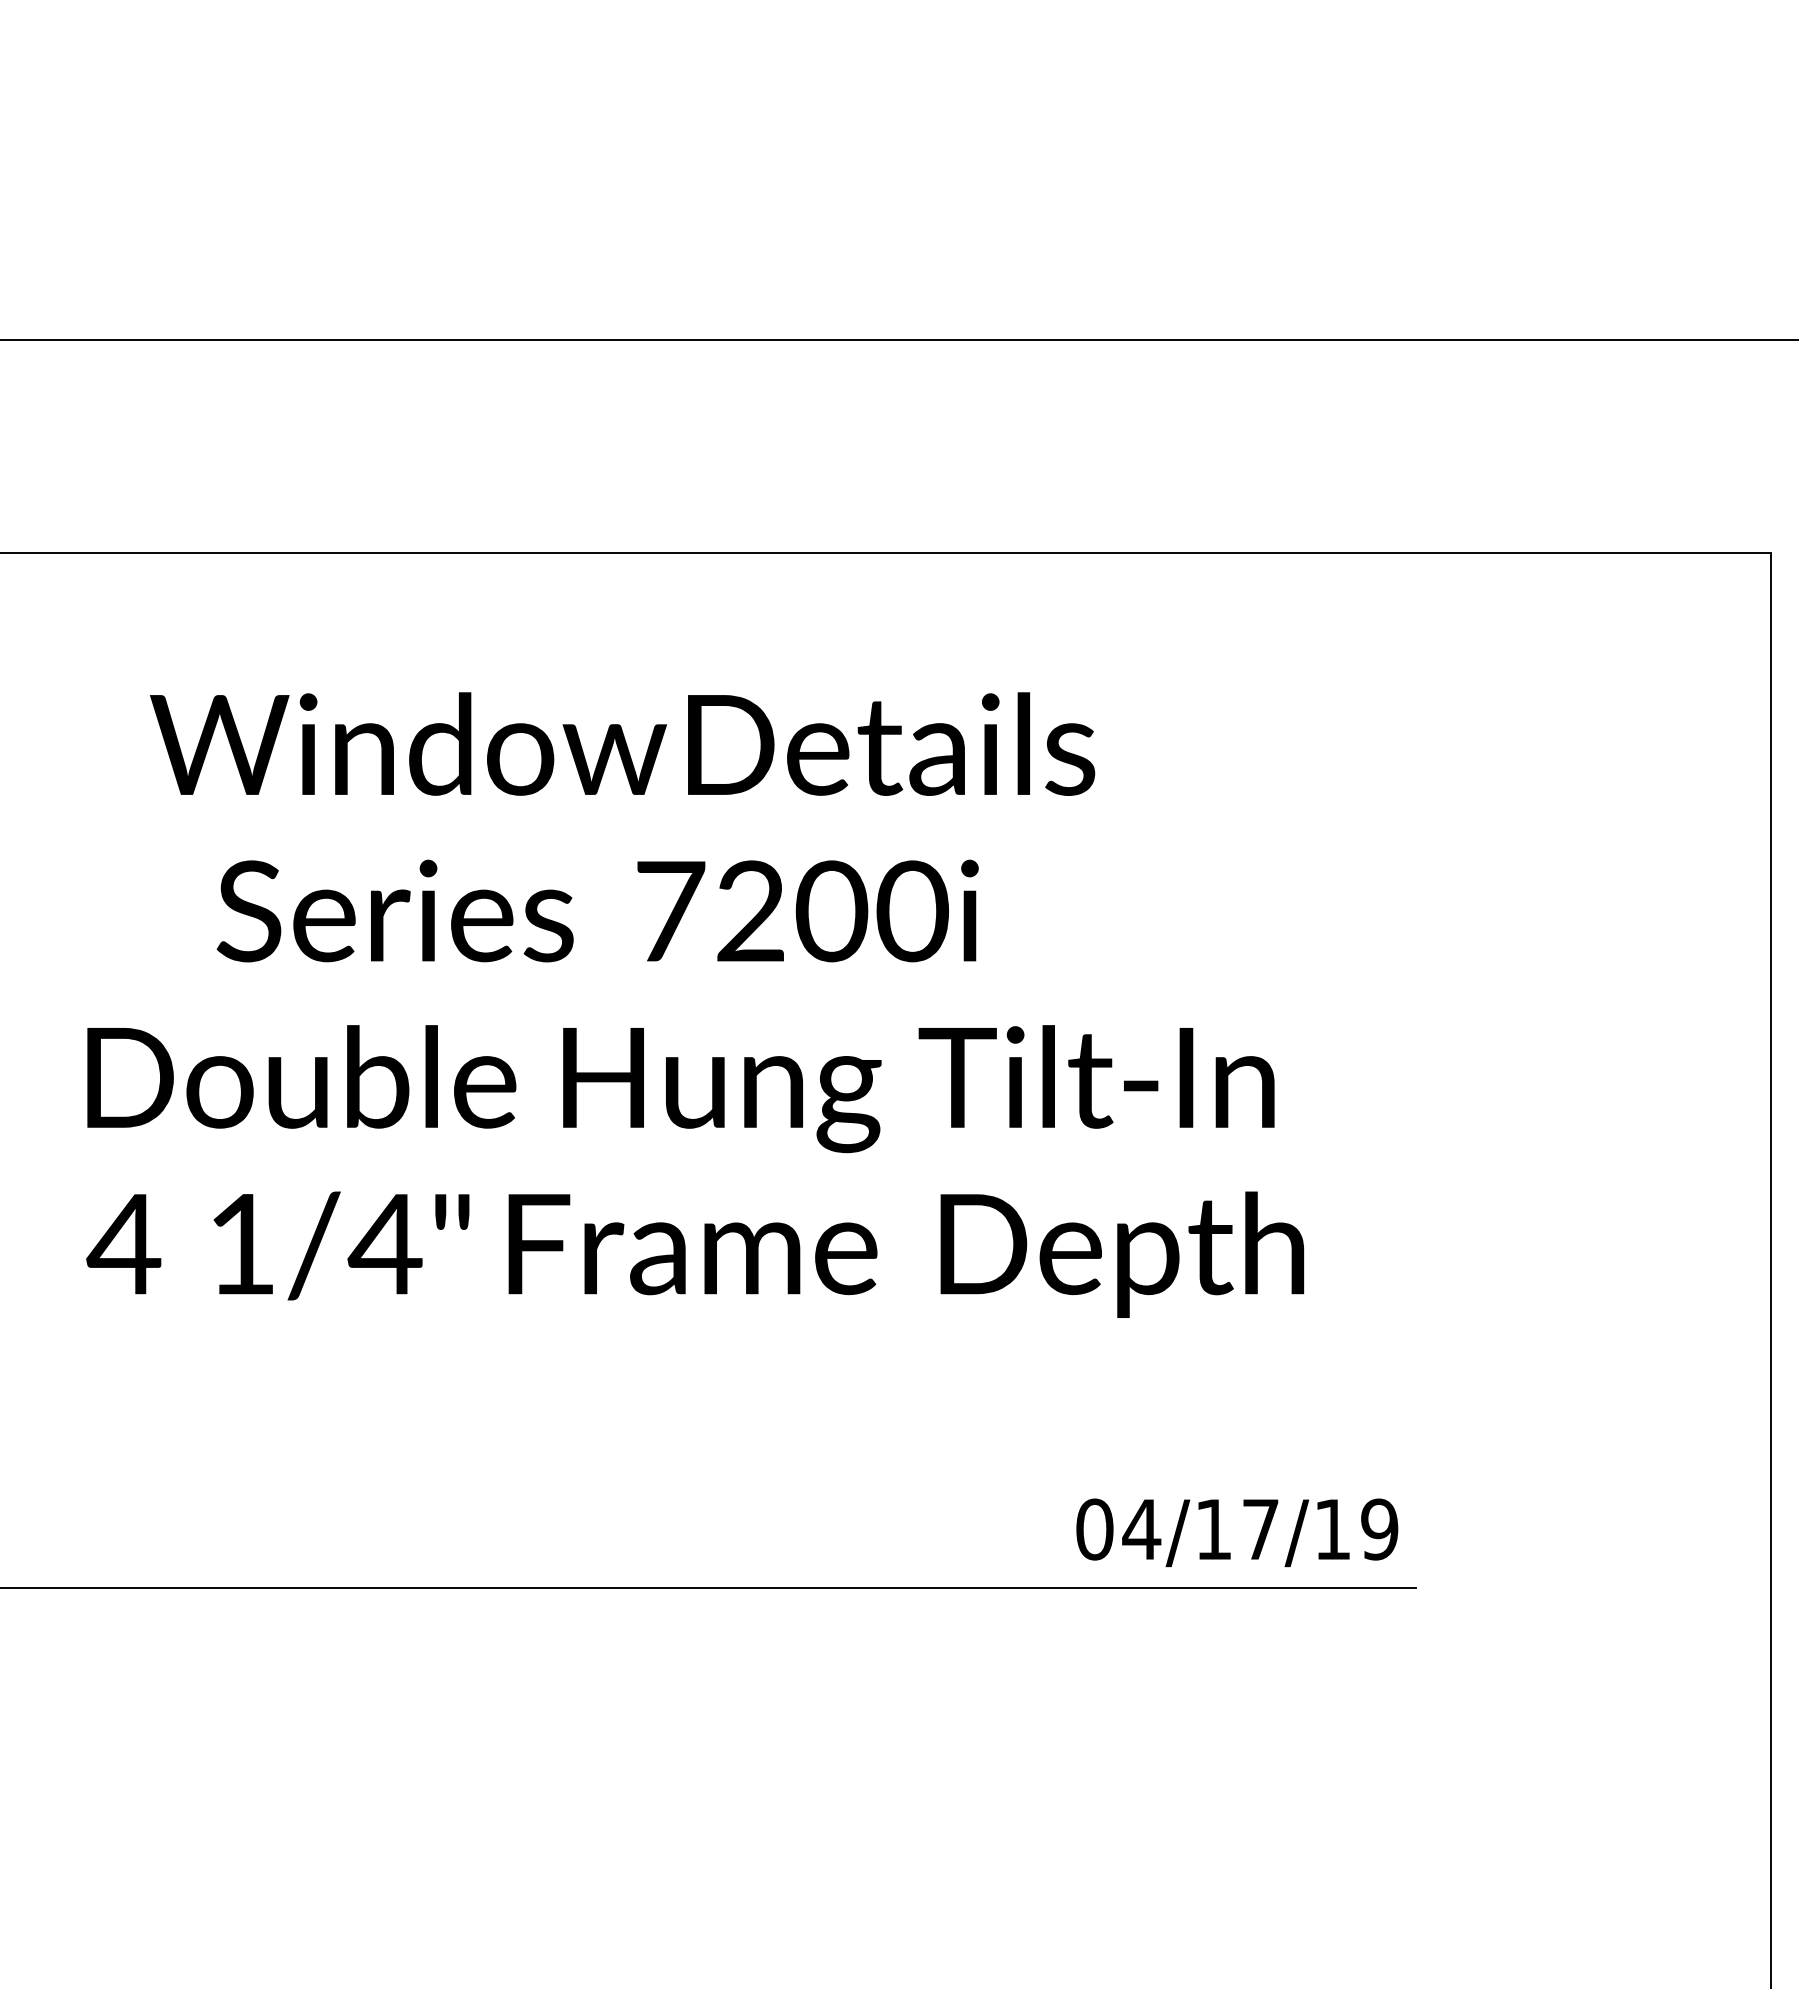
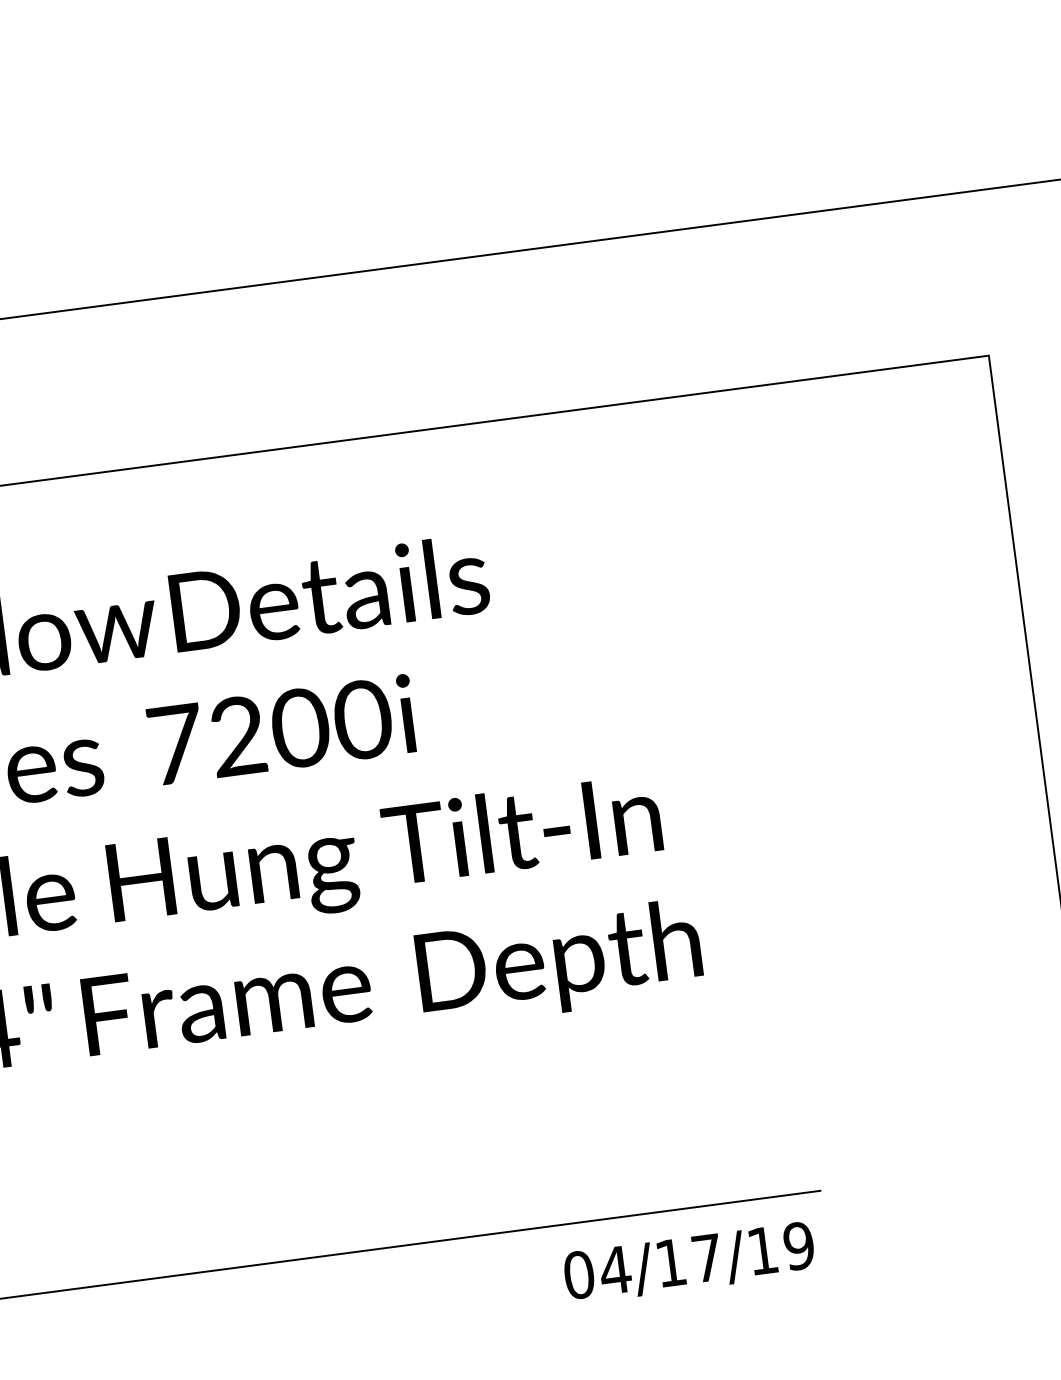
text: (1237, 1532) -> (689, 1262), moved

